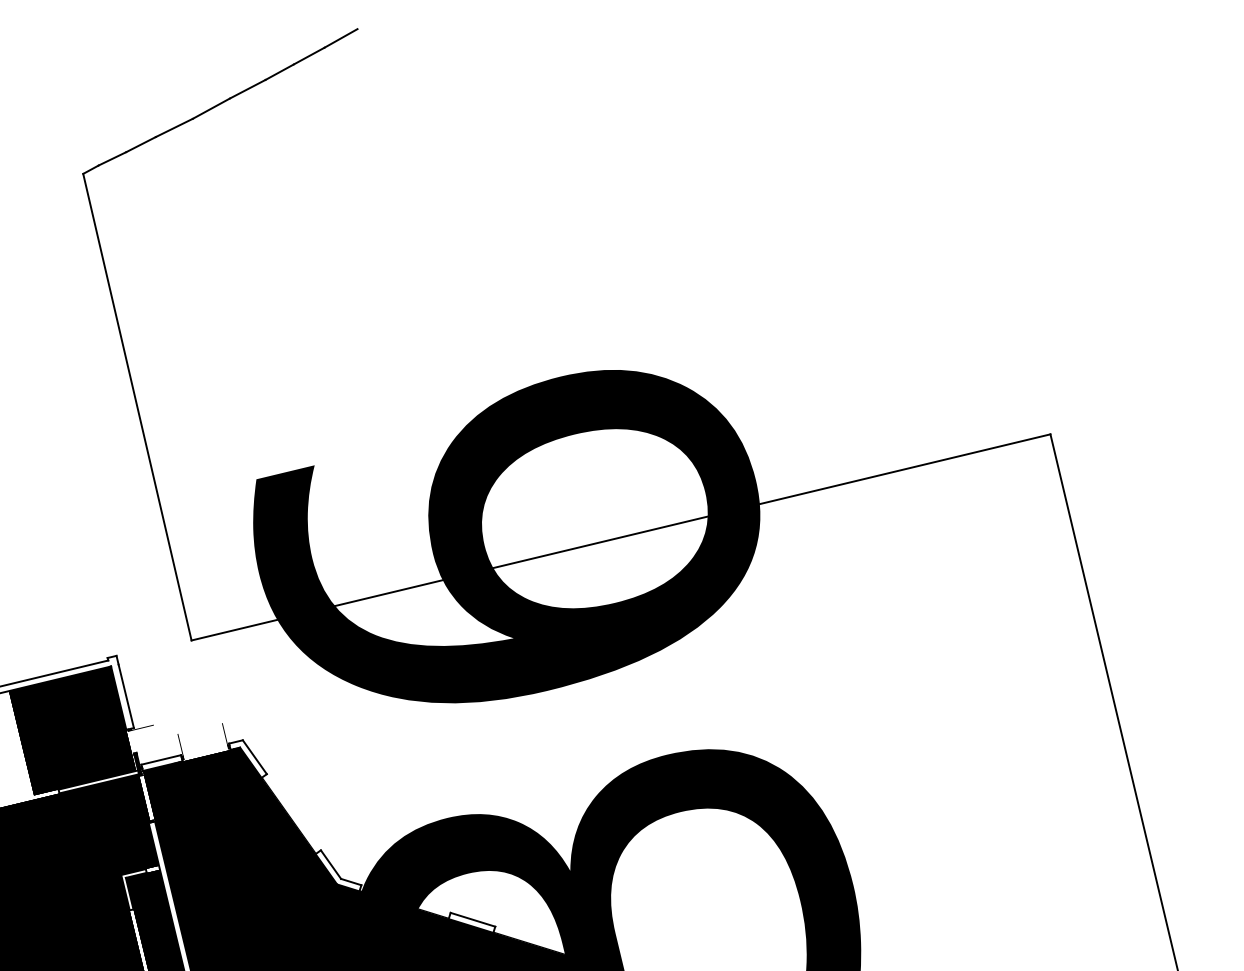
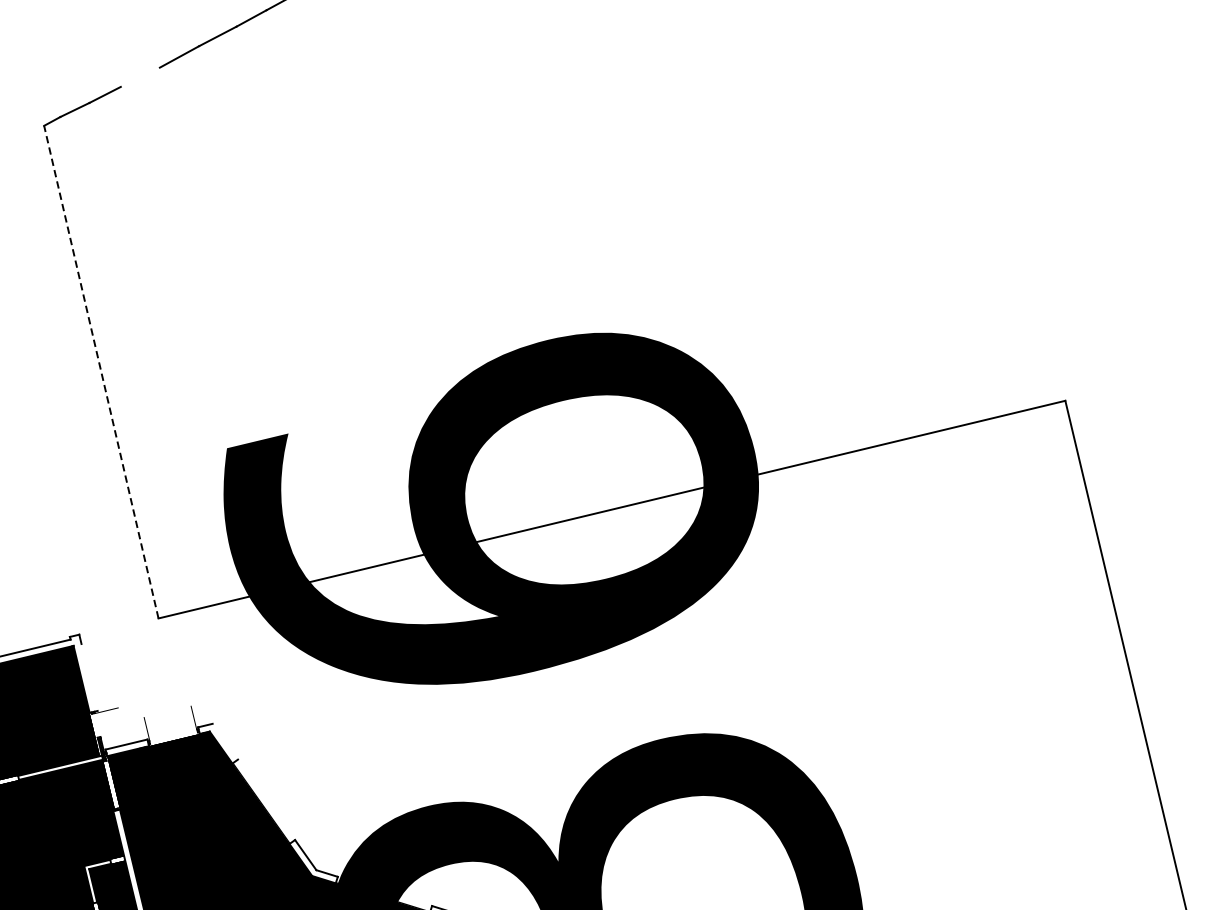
line: (173, 127) -> (139, 76), removed
line: (137, 406) -> (101, 371), solid -> dashed
line: (125, 696) -> (88, 677), removed
line: (254, 757) -> (224, 741), removed

